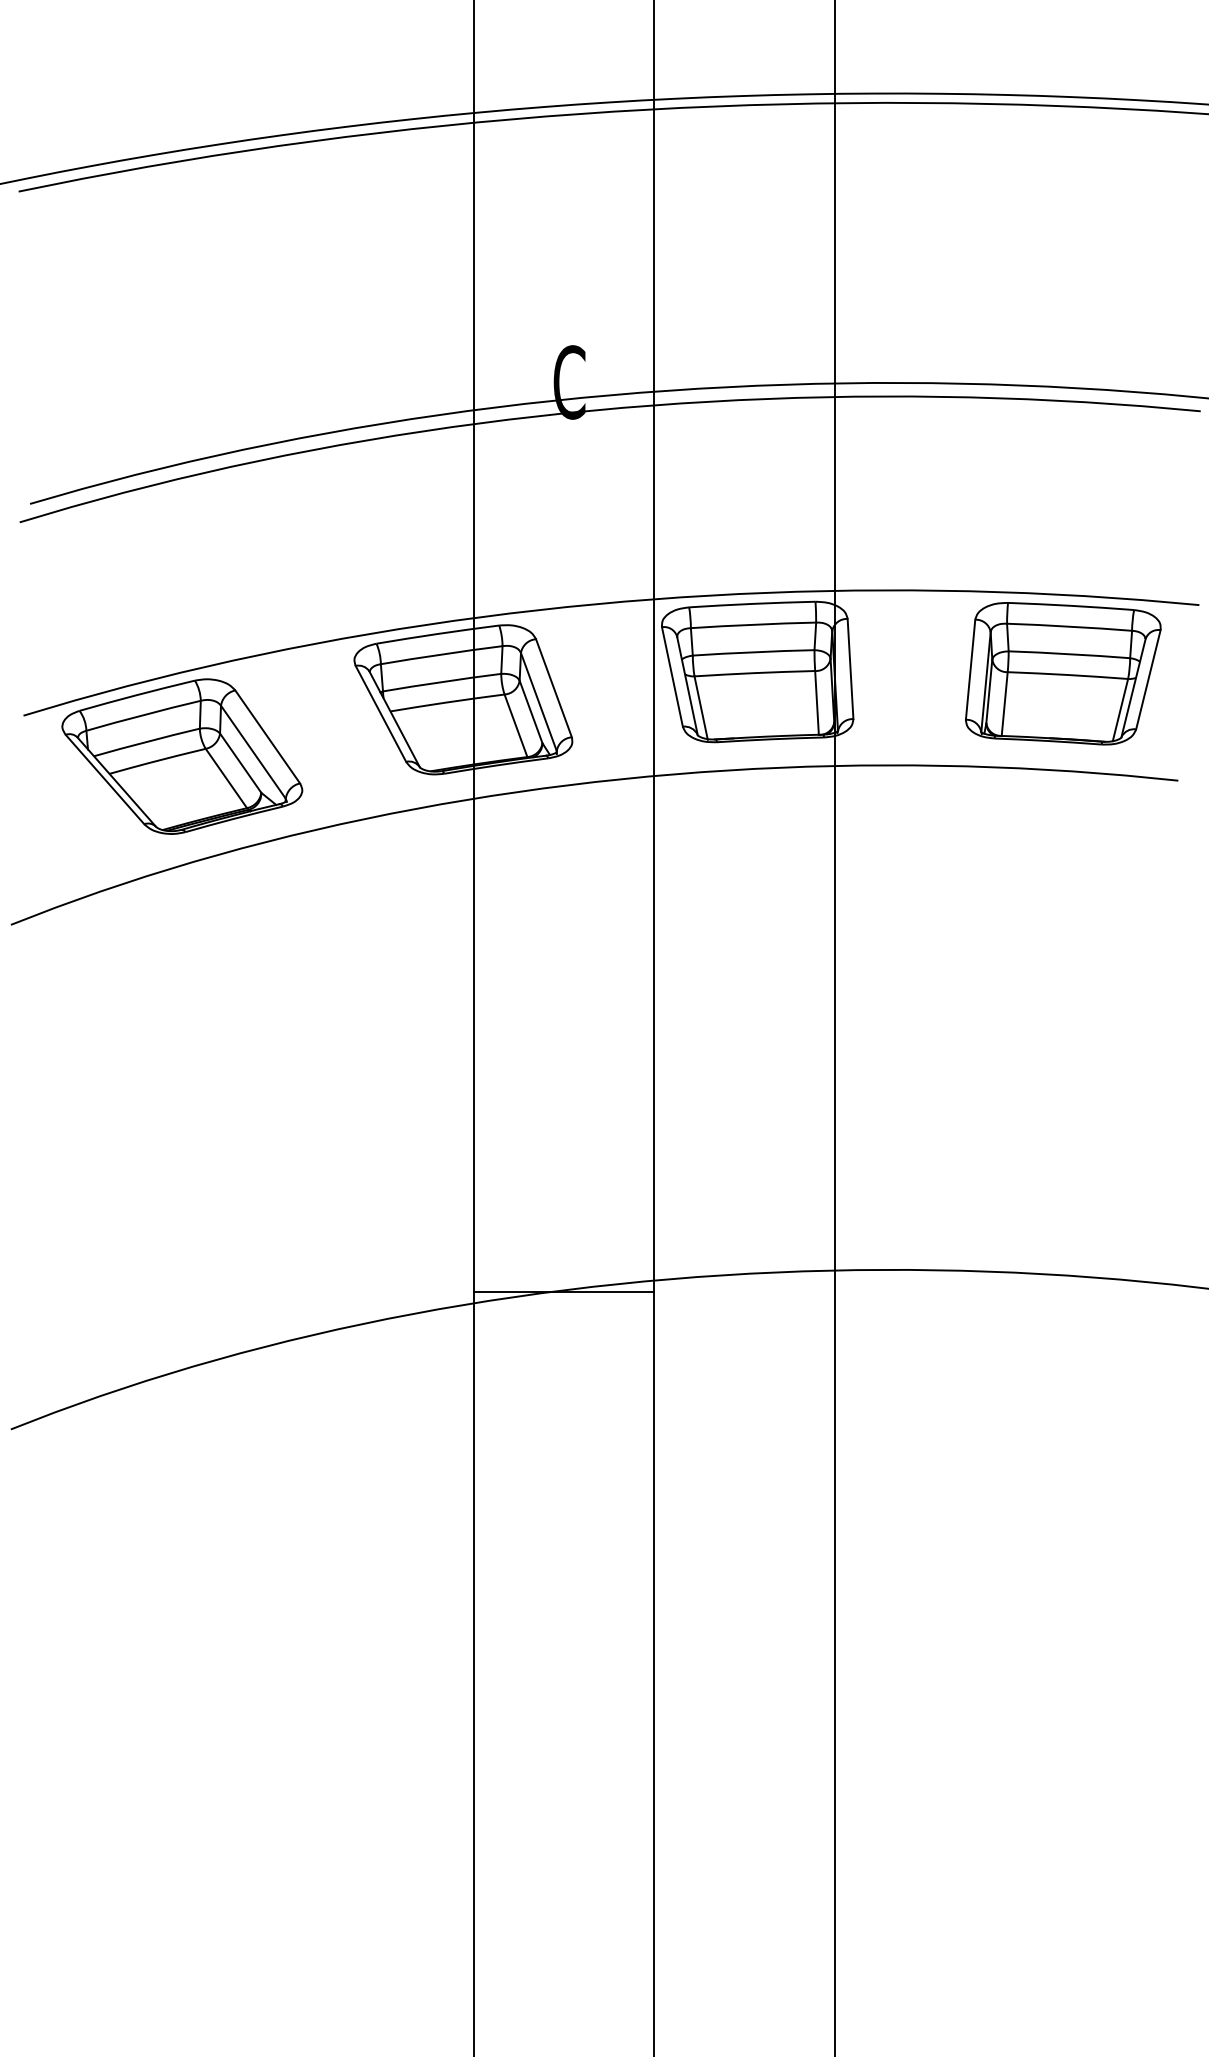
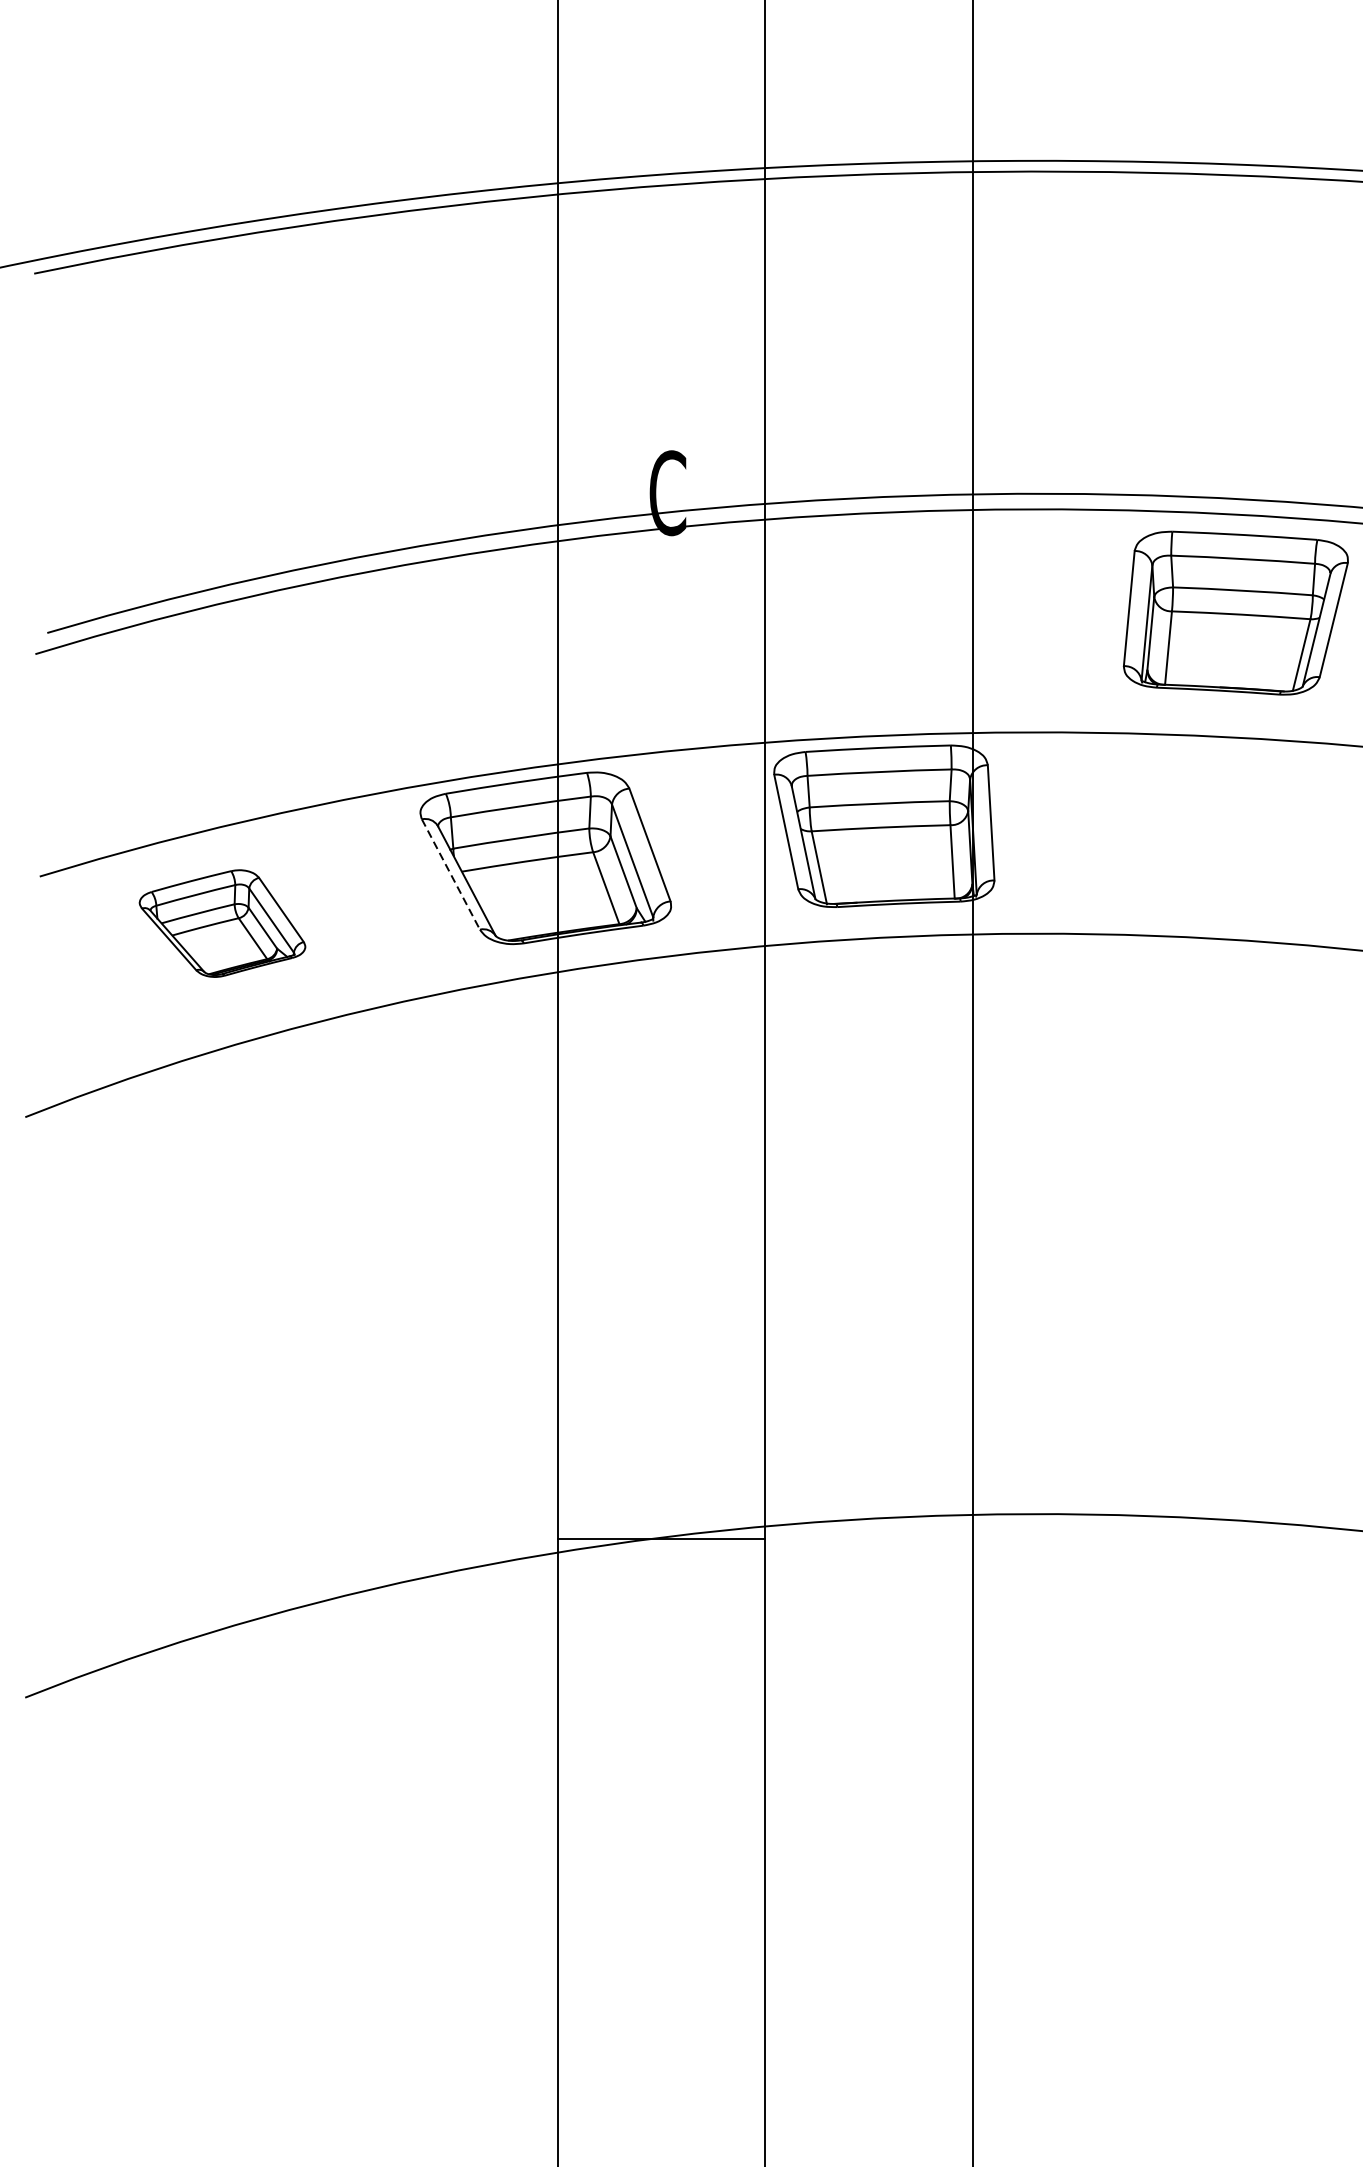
part: (1063, 673) -> (1236, 612), moved
line: (381, 714) -> (451, 875), solid -> dashed
part: (182, 756) -> (222, 923), size x0.6

